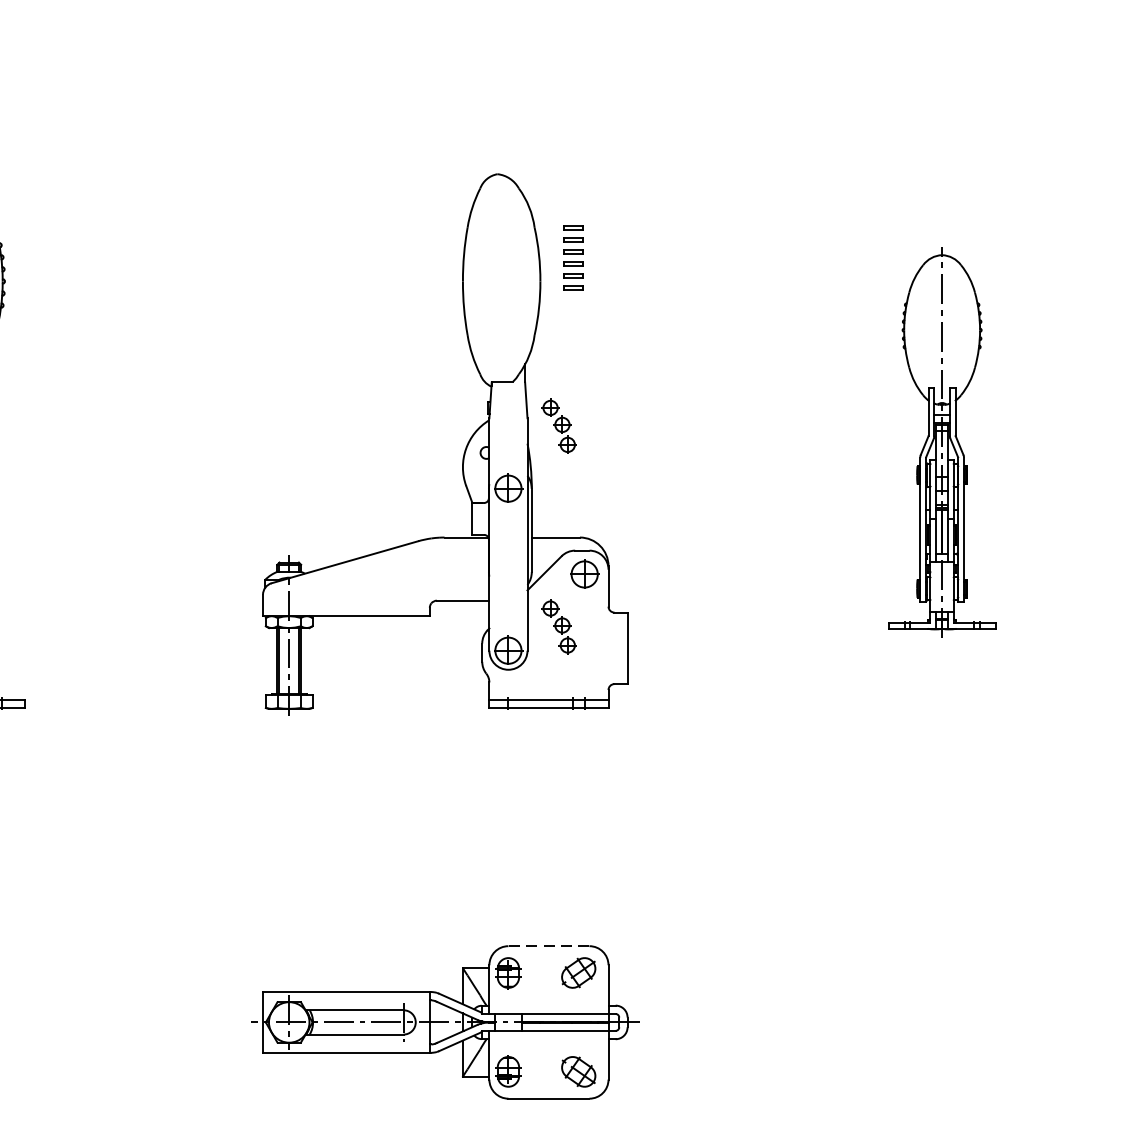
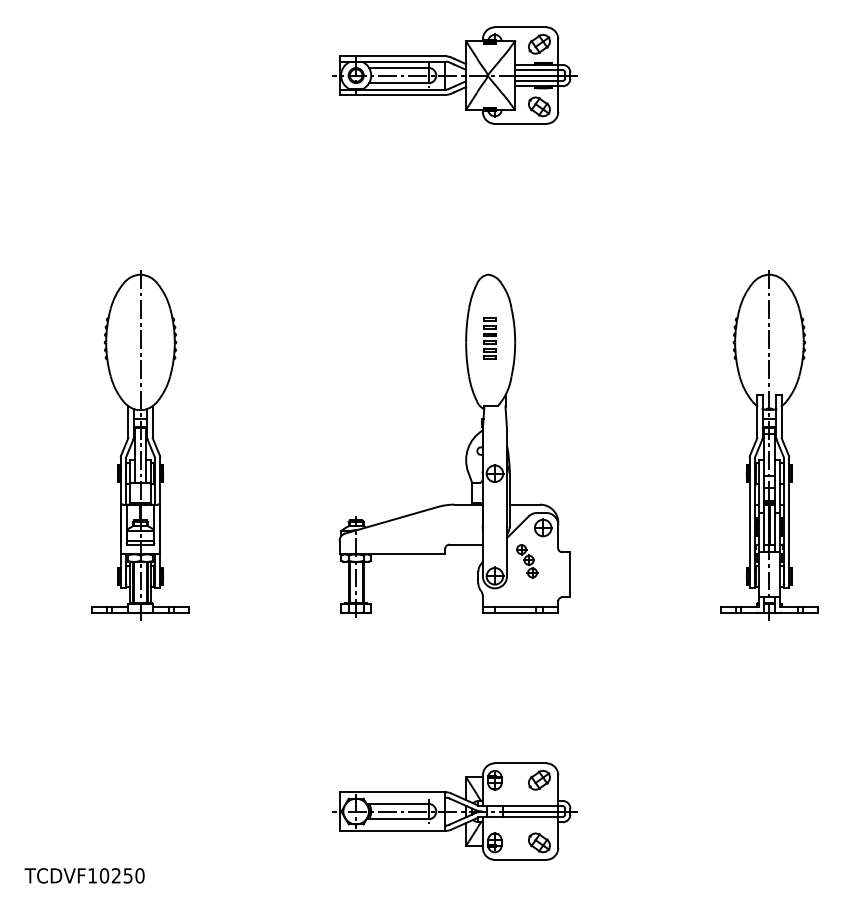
part: (572, 257) -> (489, 338), moved
part: (559, 426) -> (527, 434), removed
part: (942, 444) -> (769, 445), size x1.43
line: (548, 946) -> (520, 763), dashed -> solid

